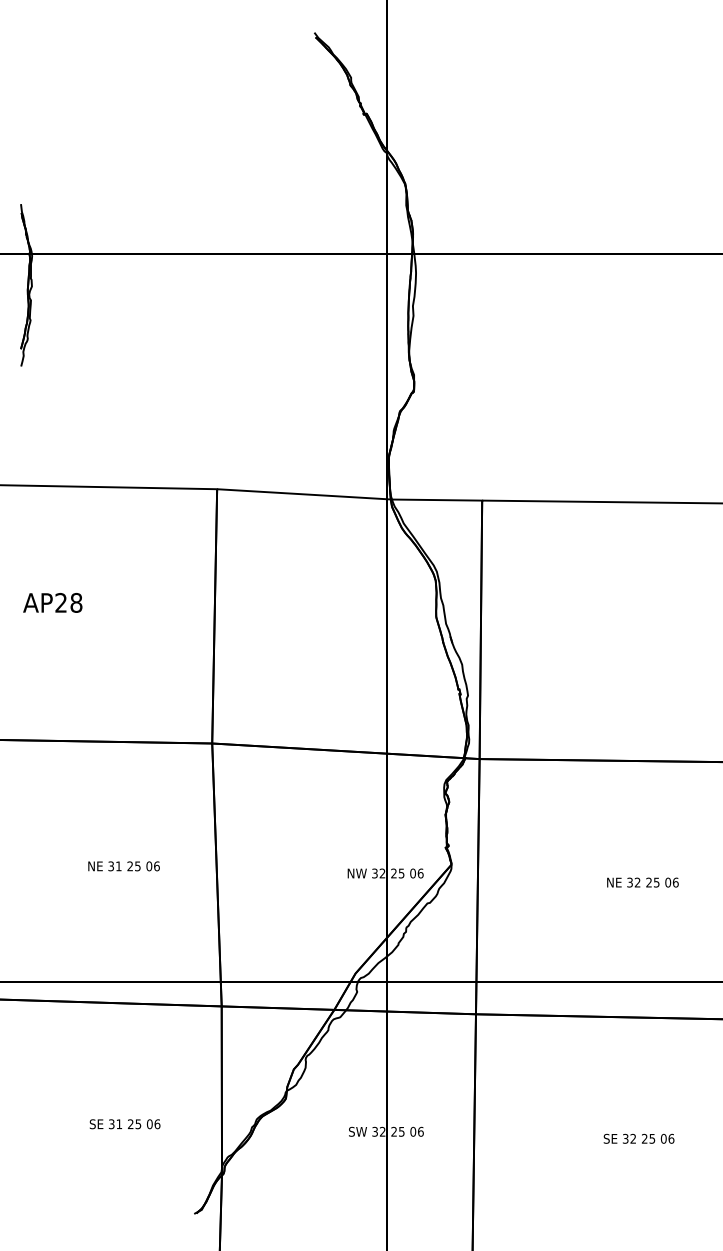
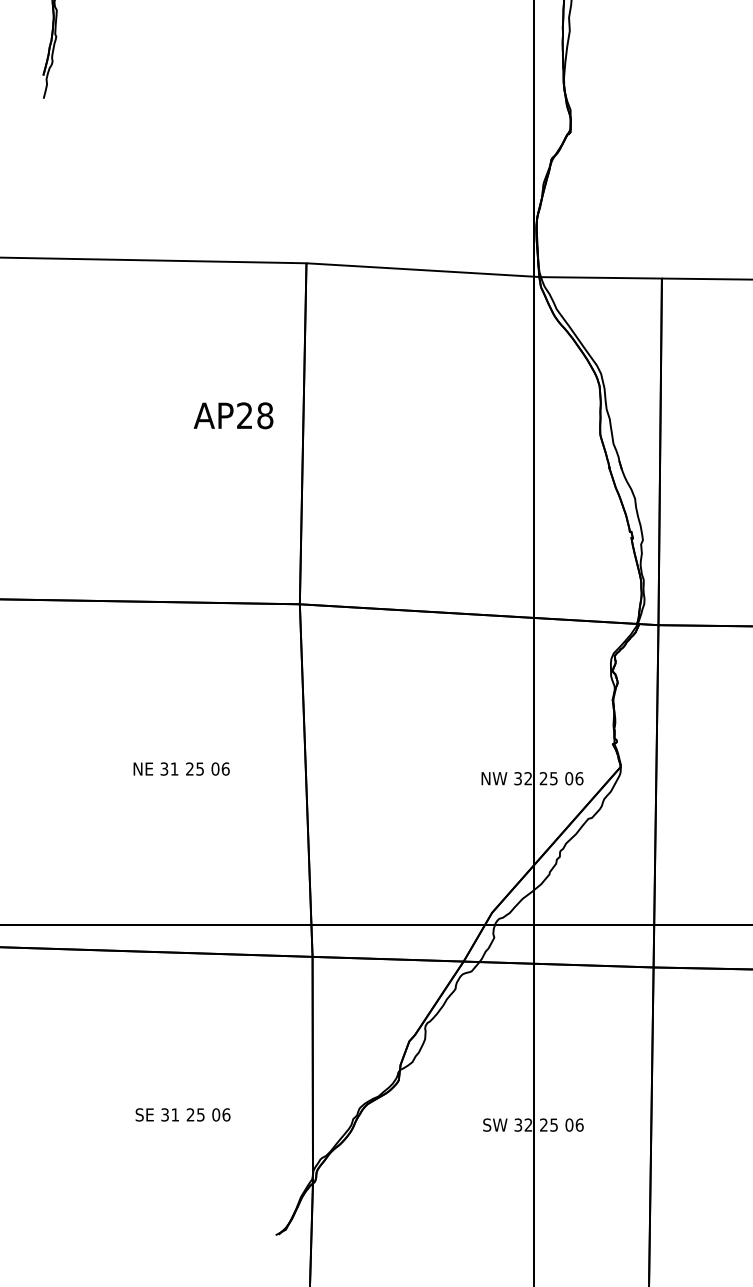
text: (52, 602) -> (233, 415), moved

